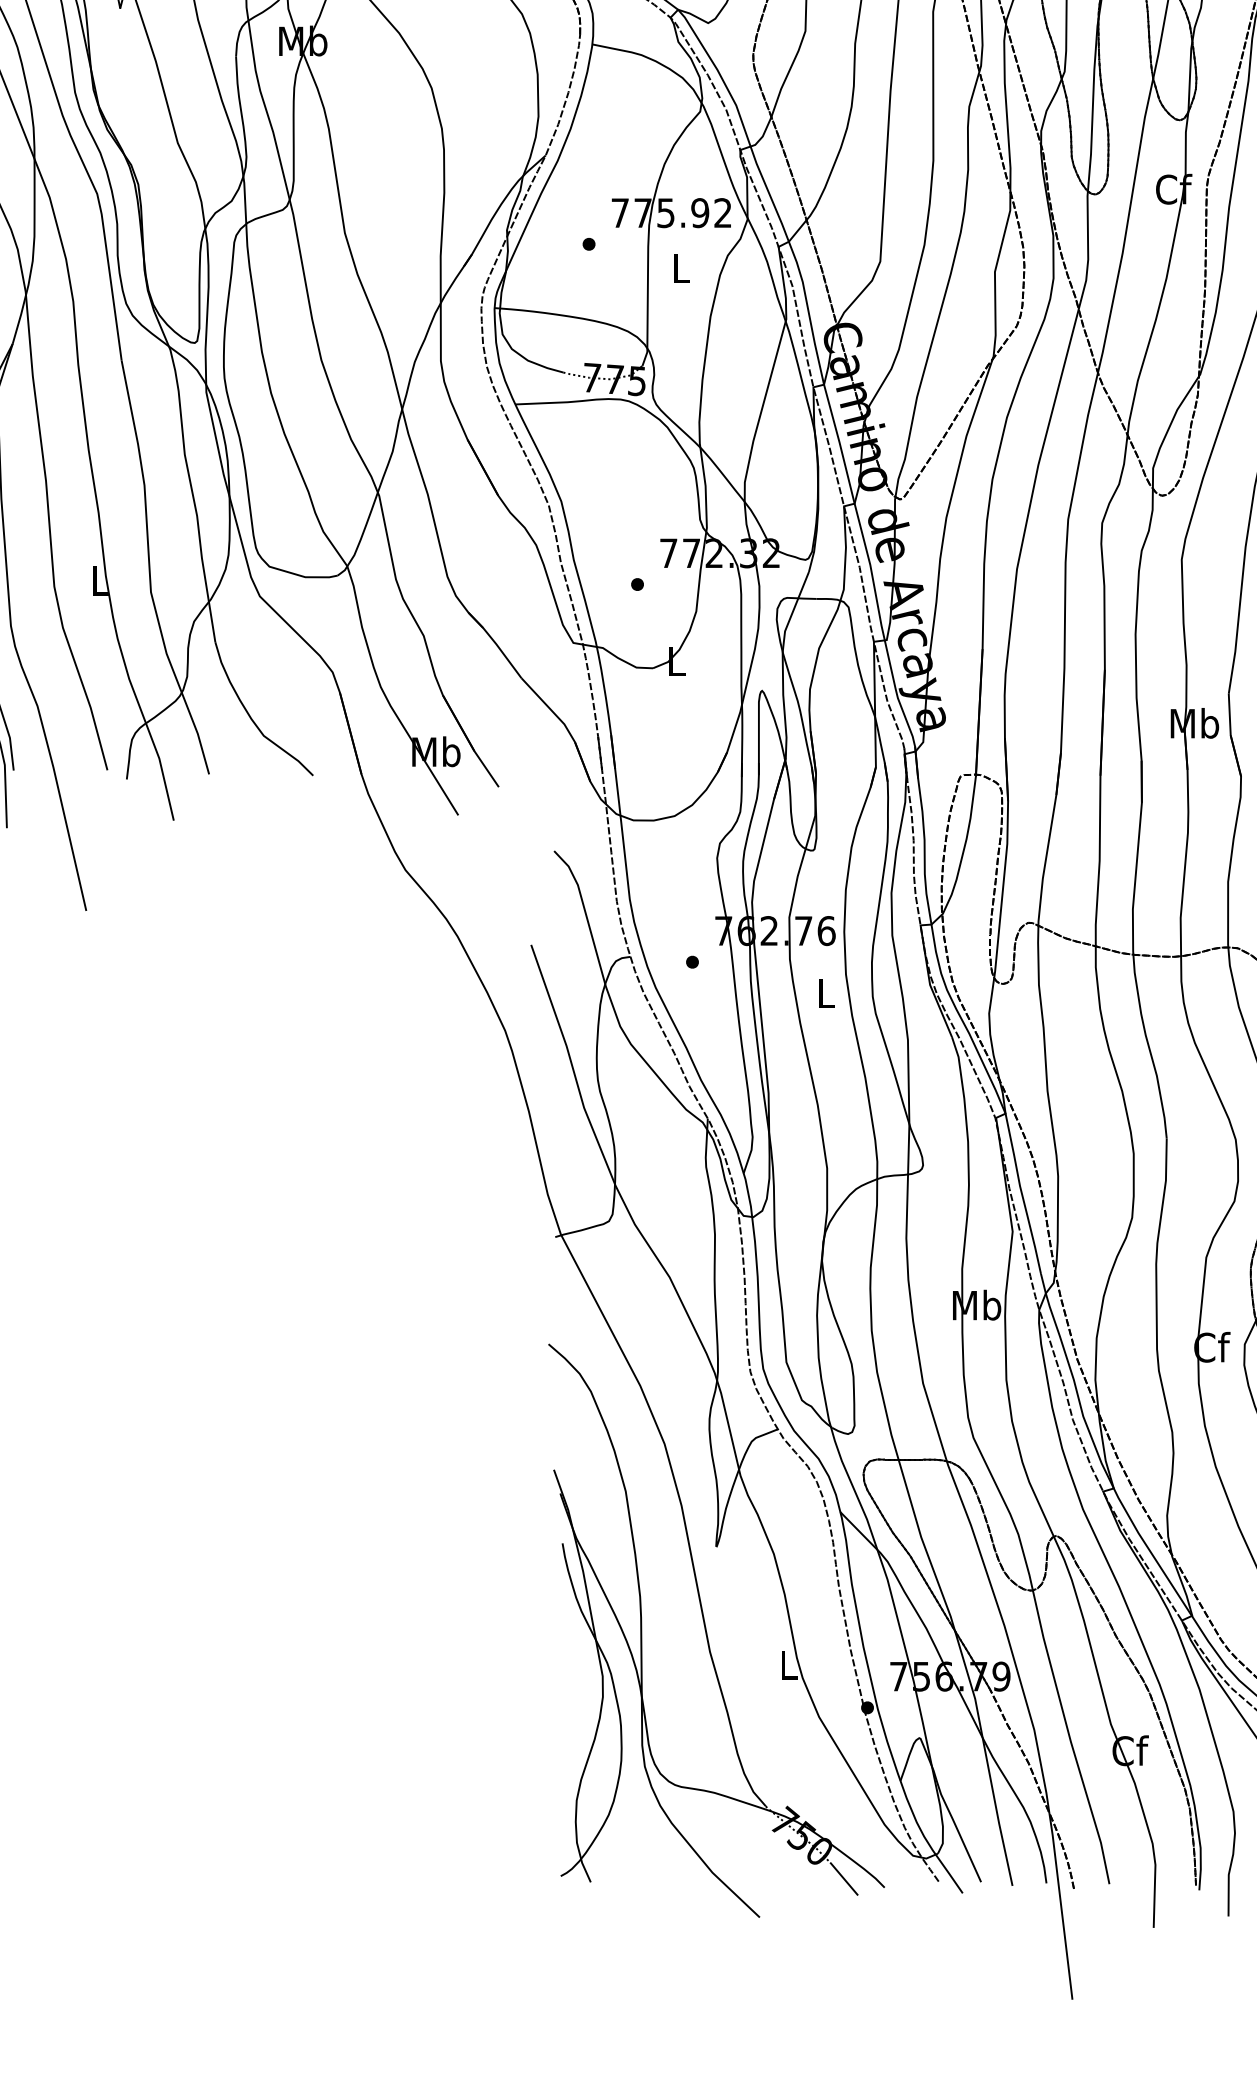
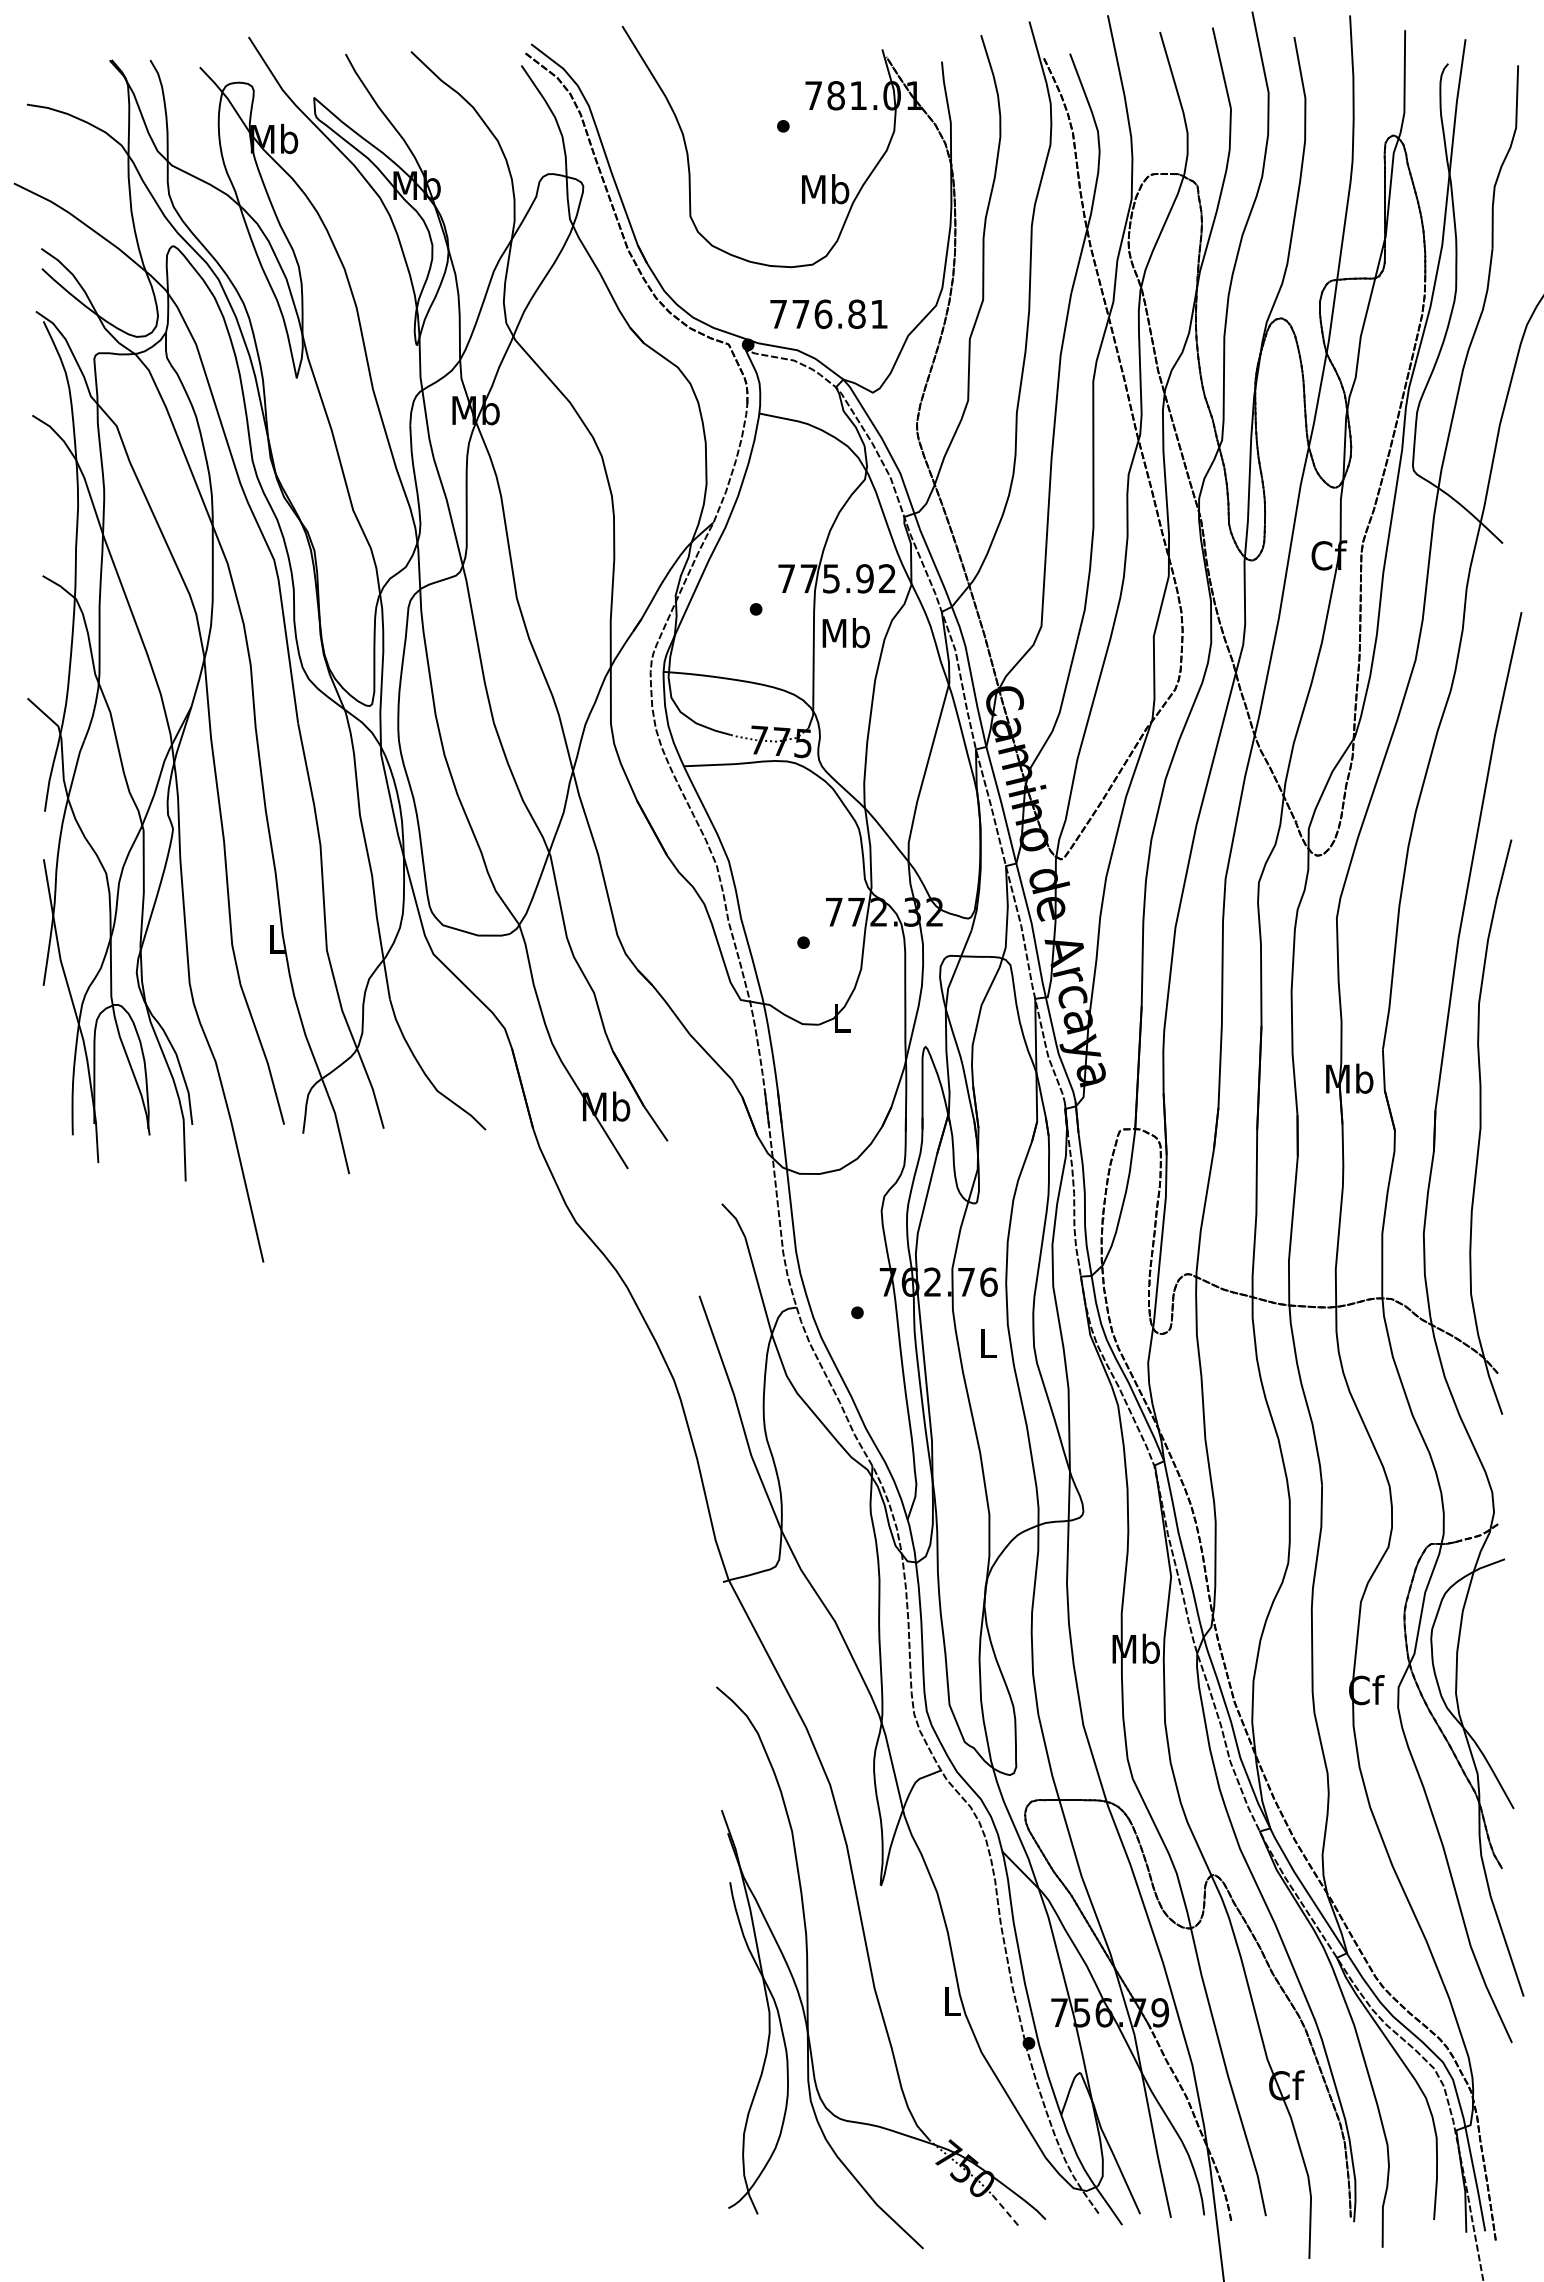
text: (680, 268) -> (845, 633), L -> Mb
line: (843, 1878) -> (1005, 2210), solid -> dashed

